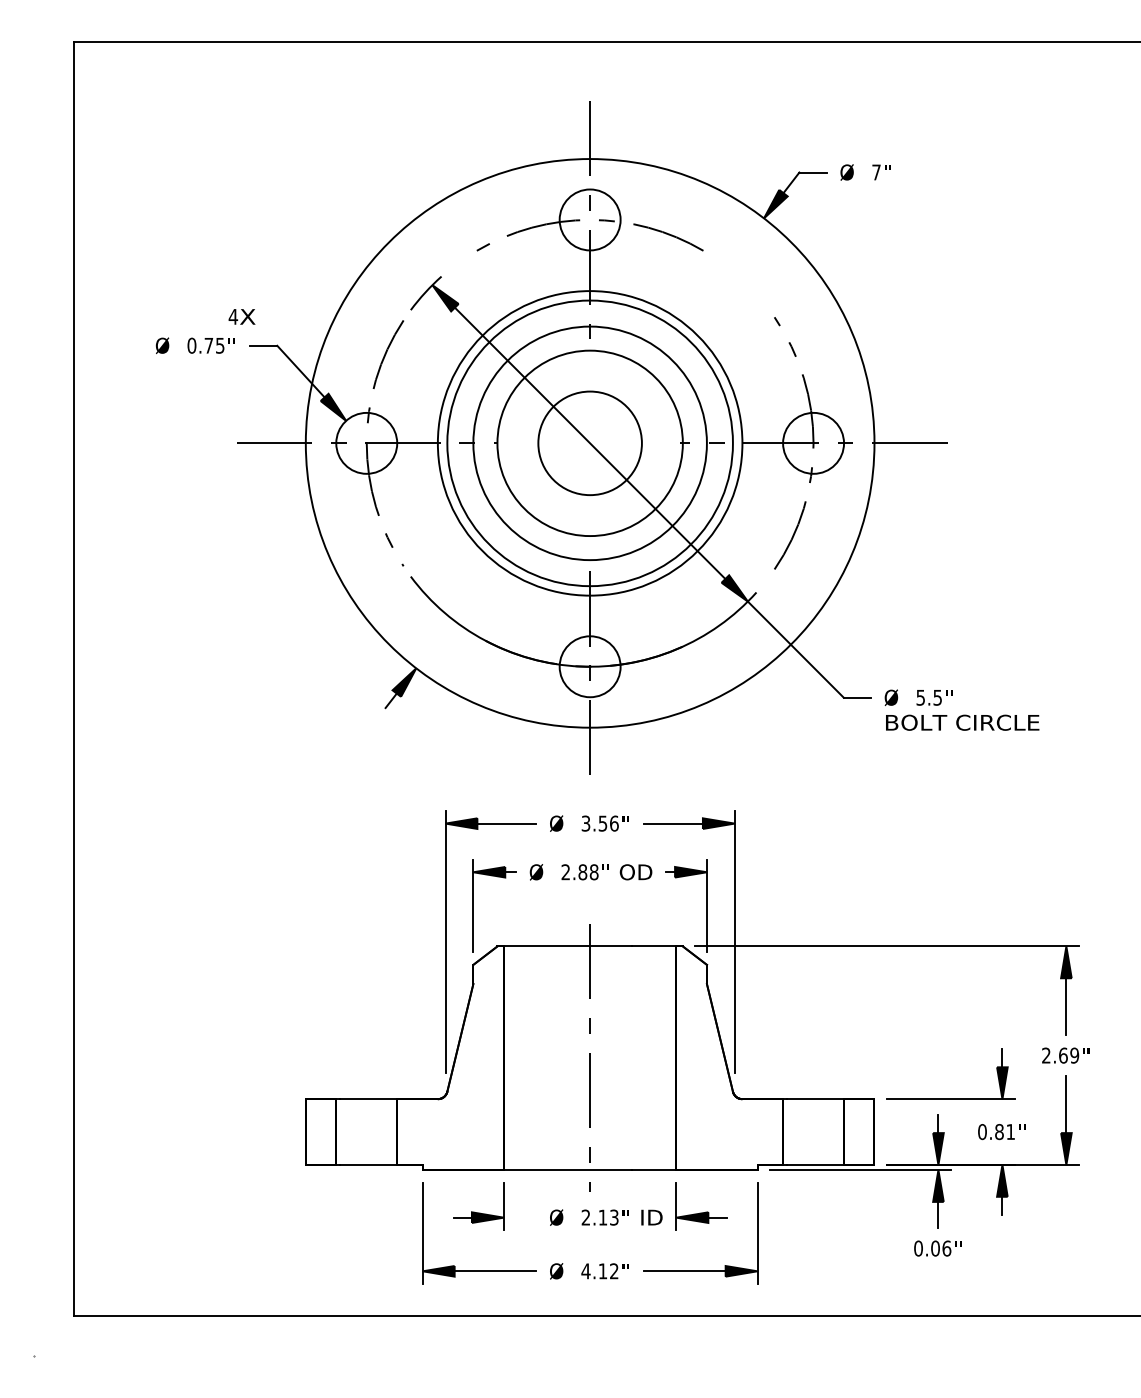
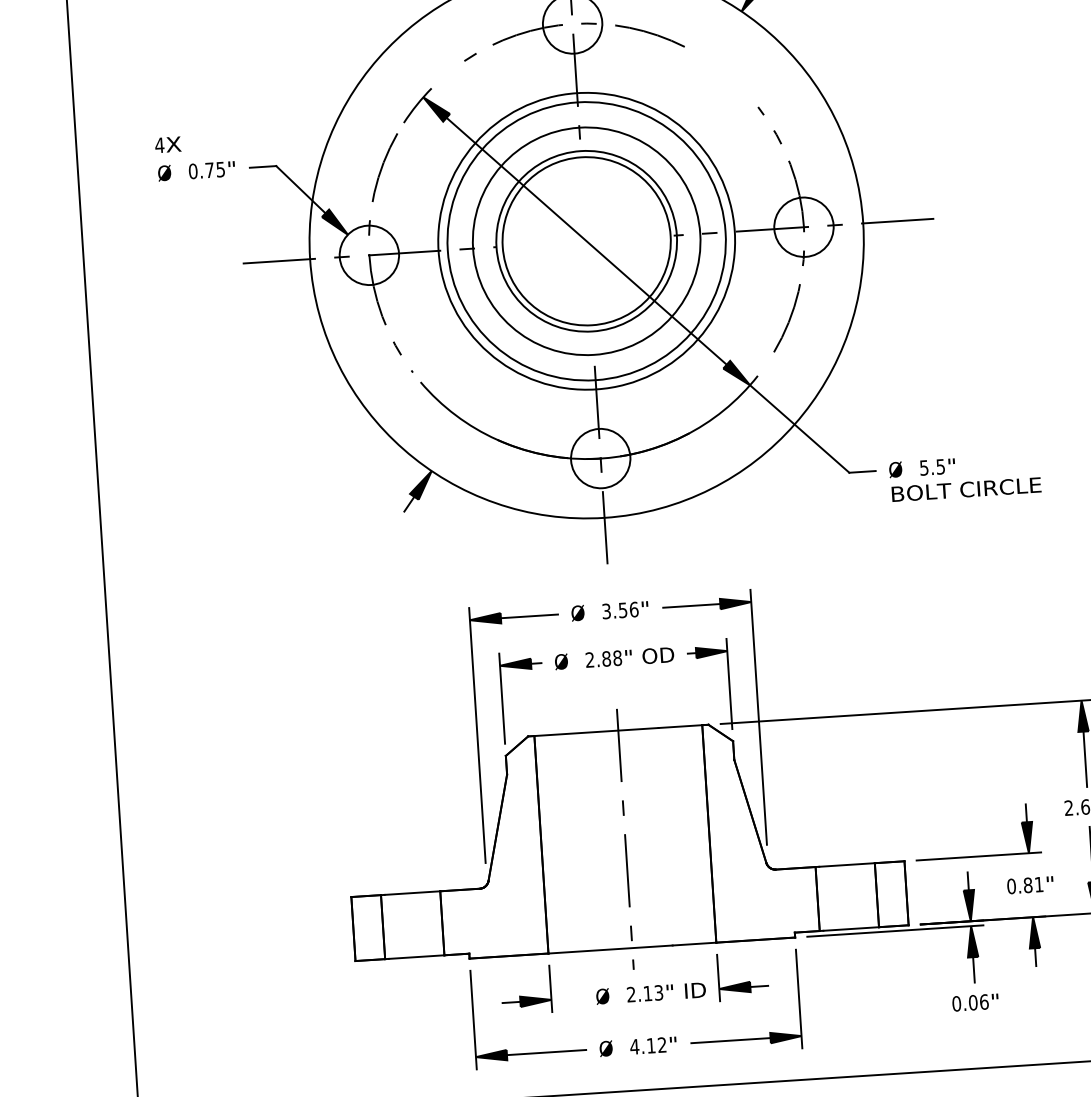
text: (241, 316) -> (167, 144), moved
circle: (589, 443) -> (586, 241), size x1.67

